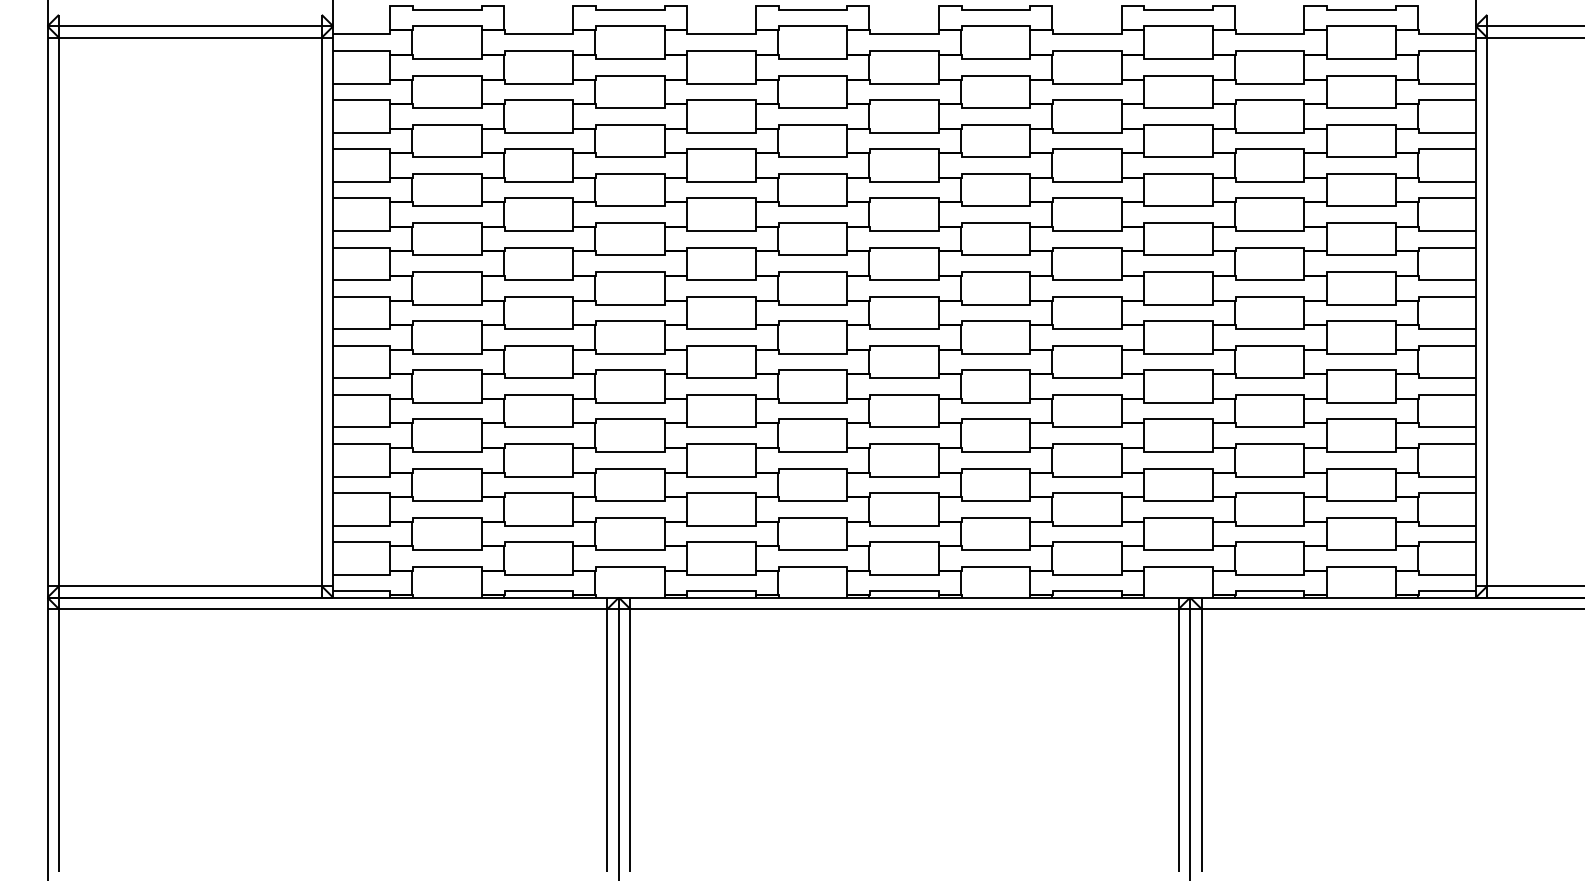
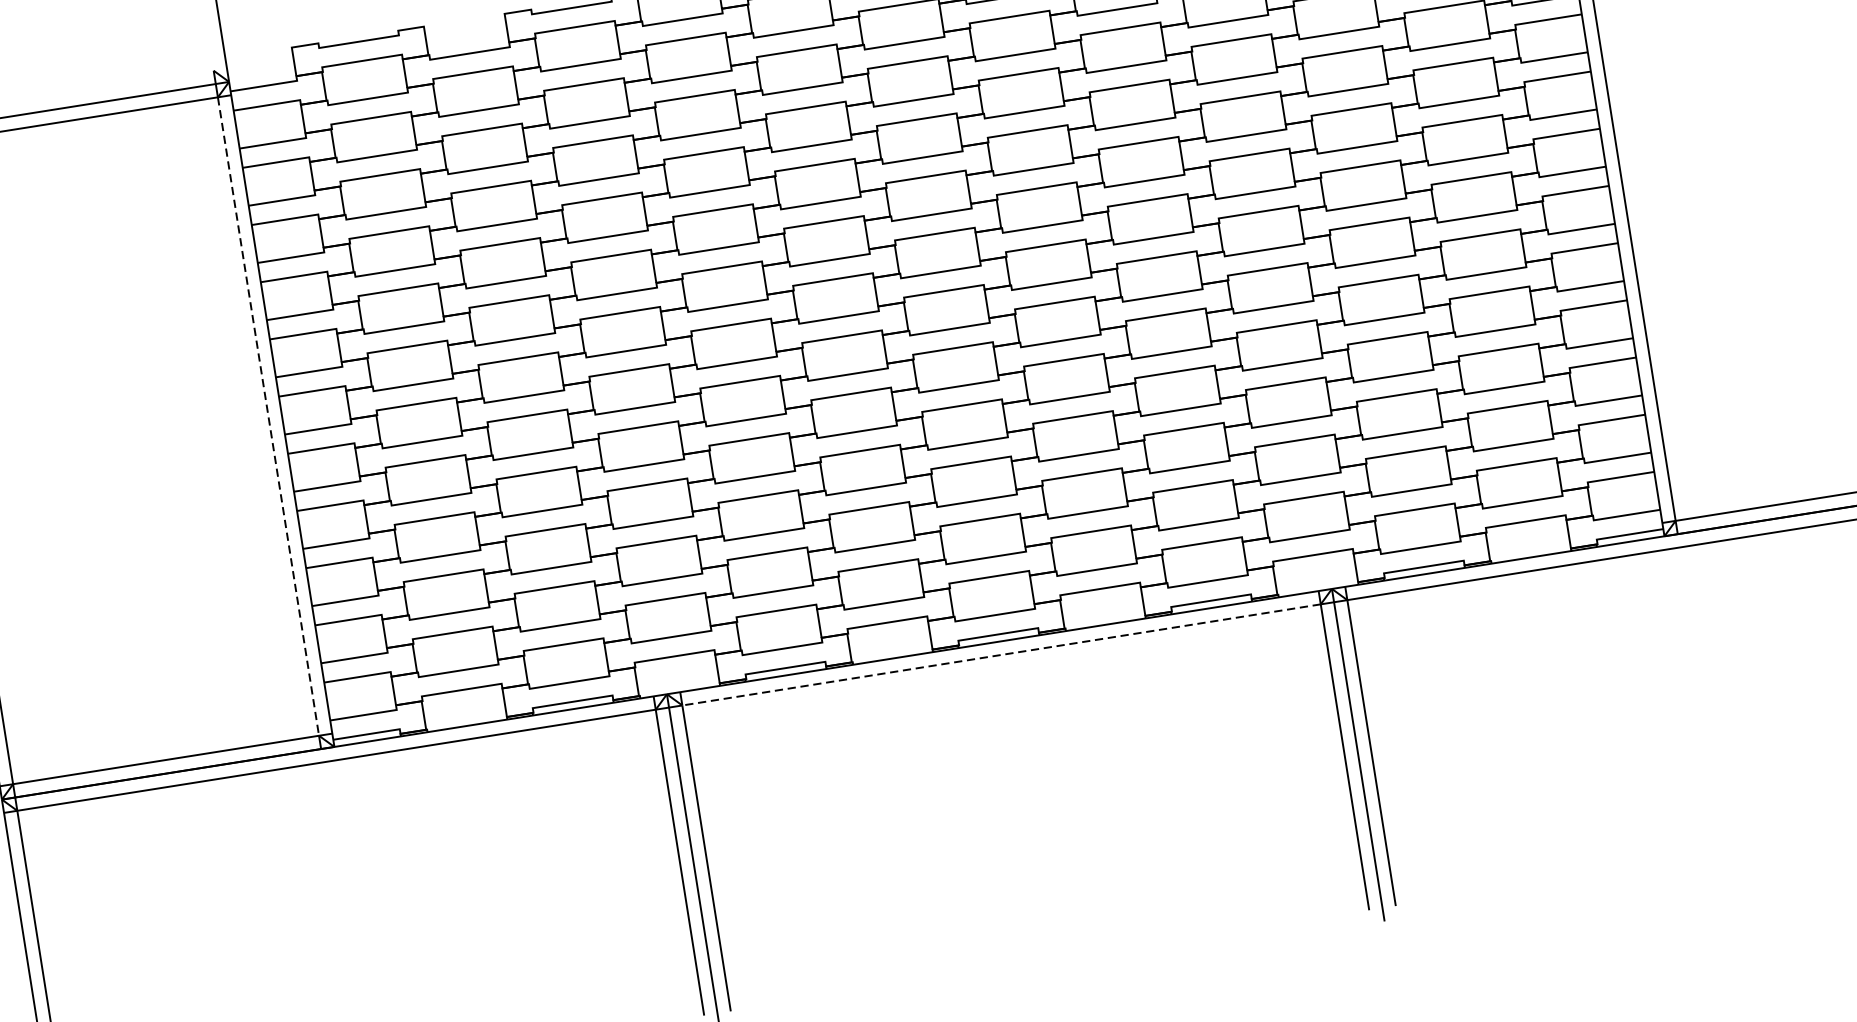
line: (321, 312) -> (268, 417), solid -> dashed
line: (904, 609) -> (1001, 655), solid -> dashed

